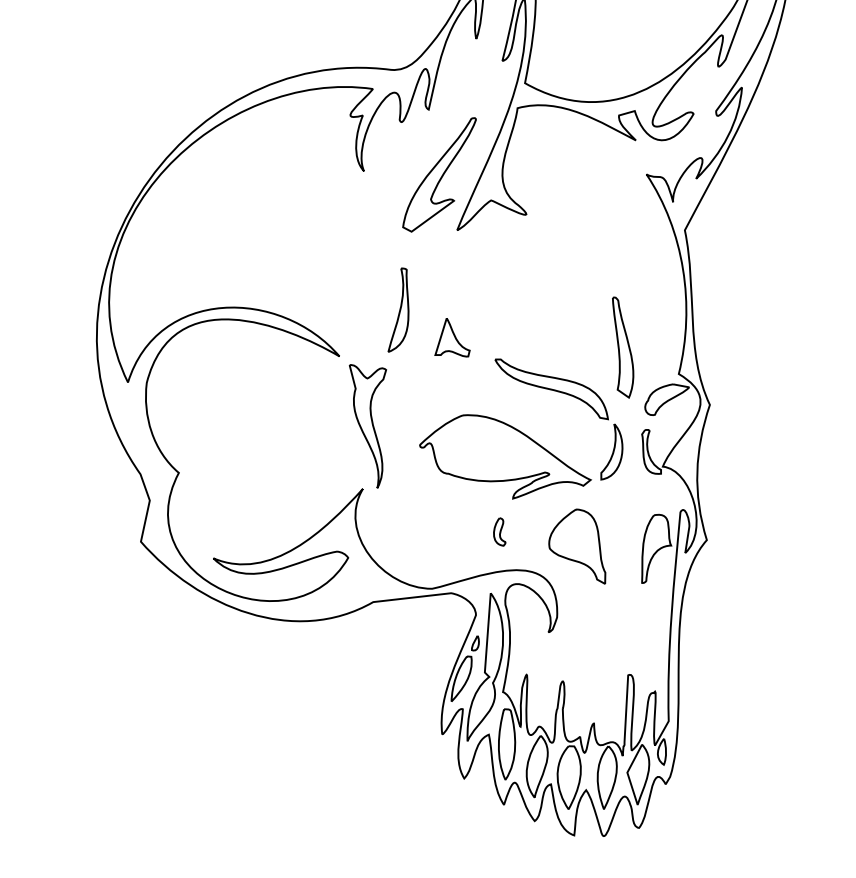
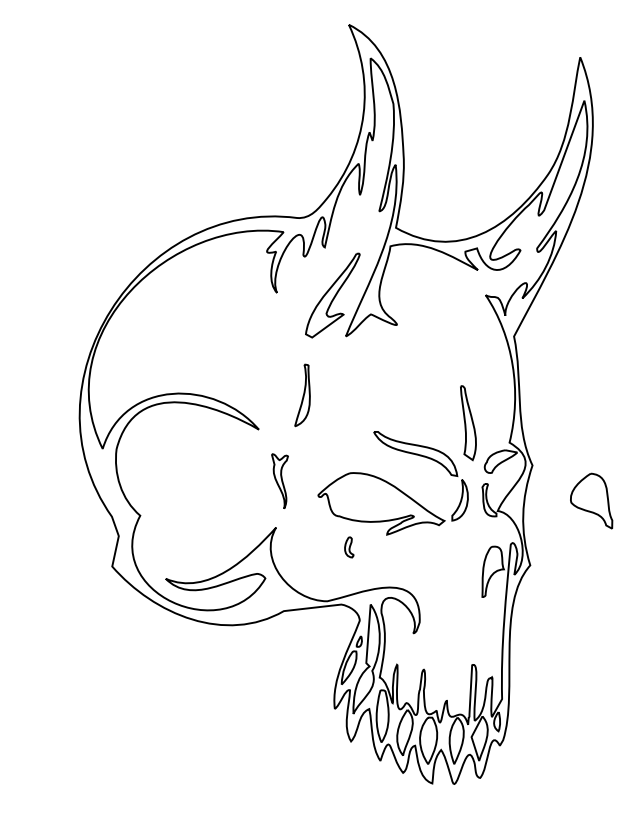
part: (451, 337) -> (341, 415), removed
part: (367, 426) -> (279, 481), size x0.6
part: (500, 532) -> (349, 547), moved
part: (577, 545) -> (591, 500), moved

